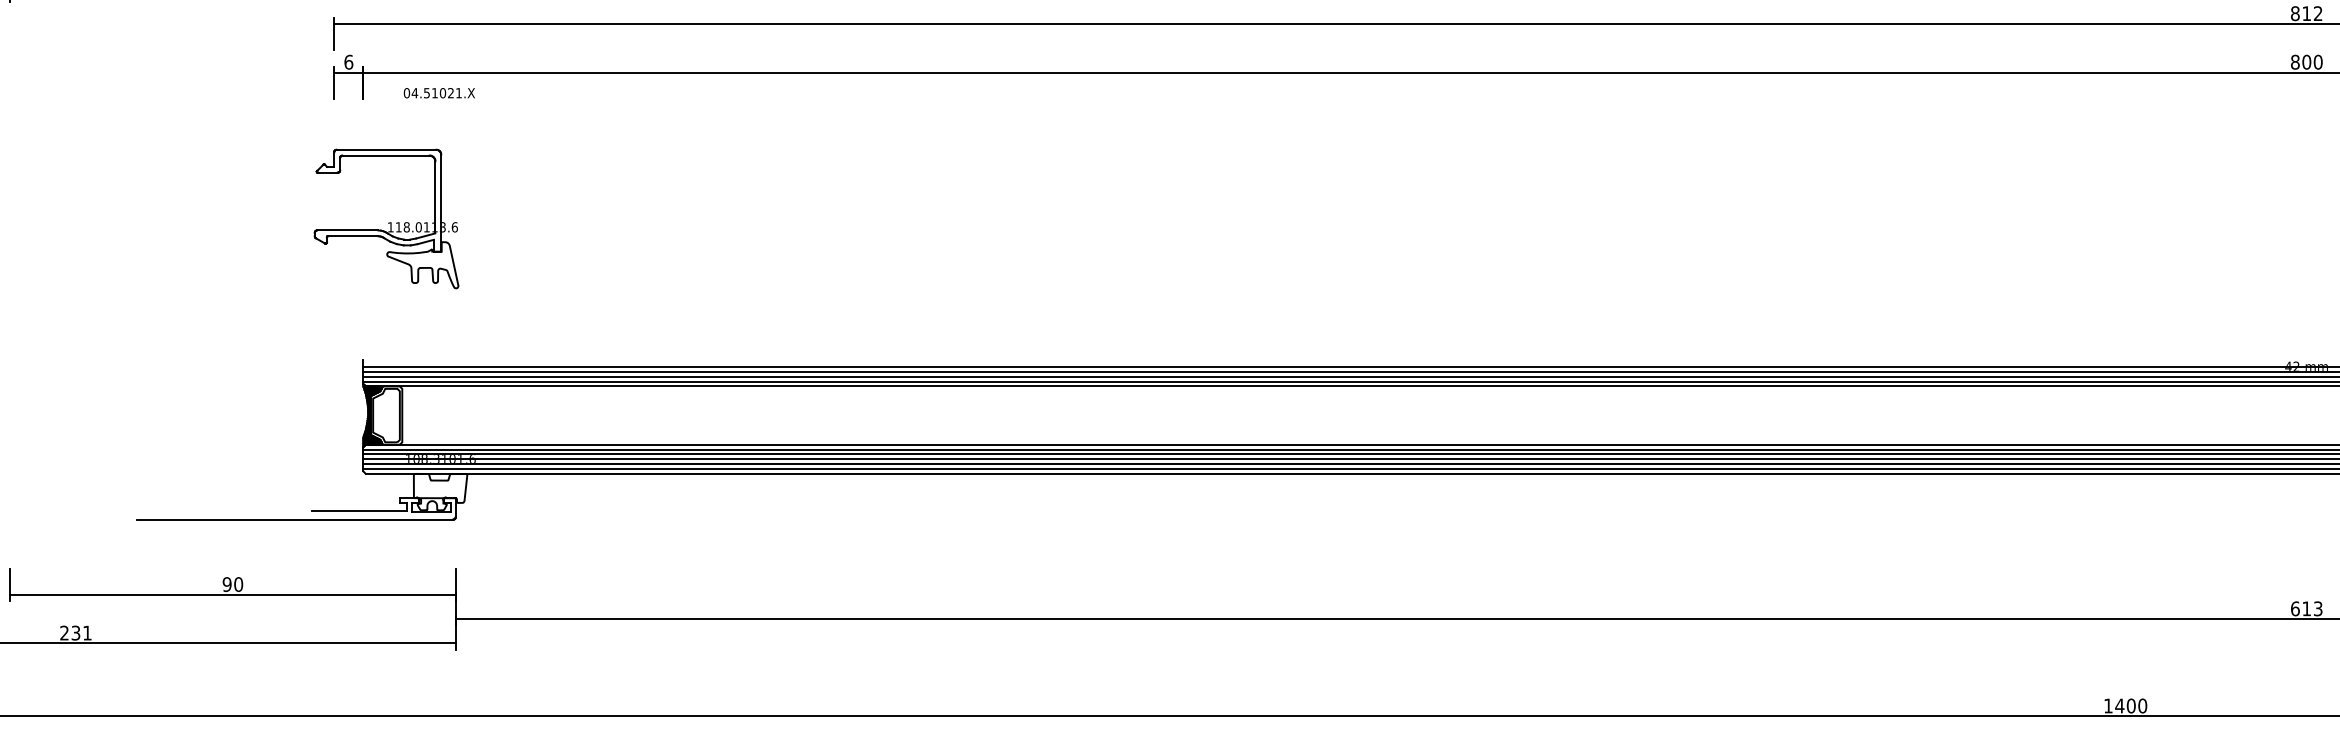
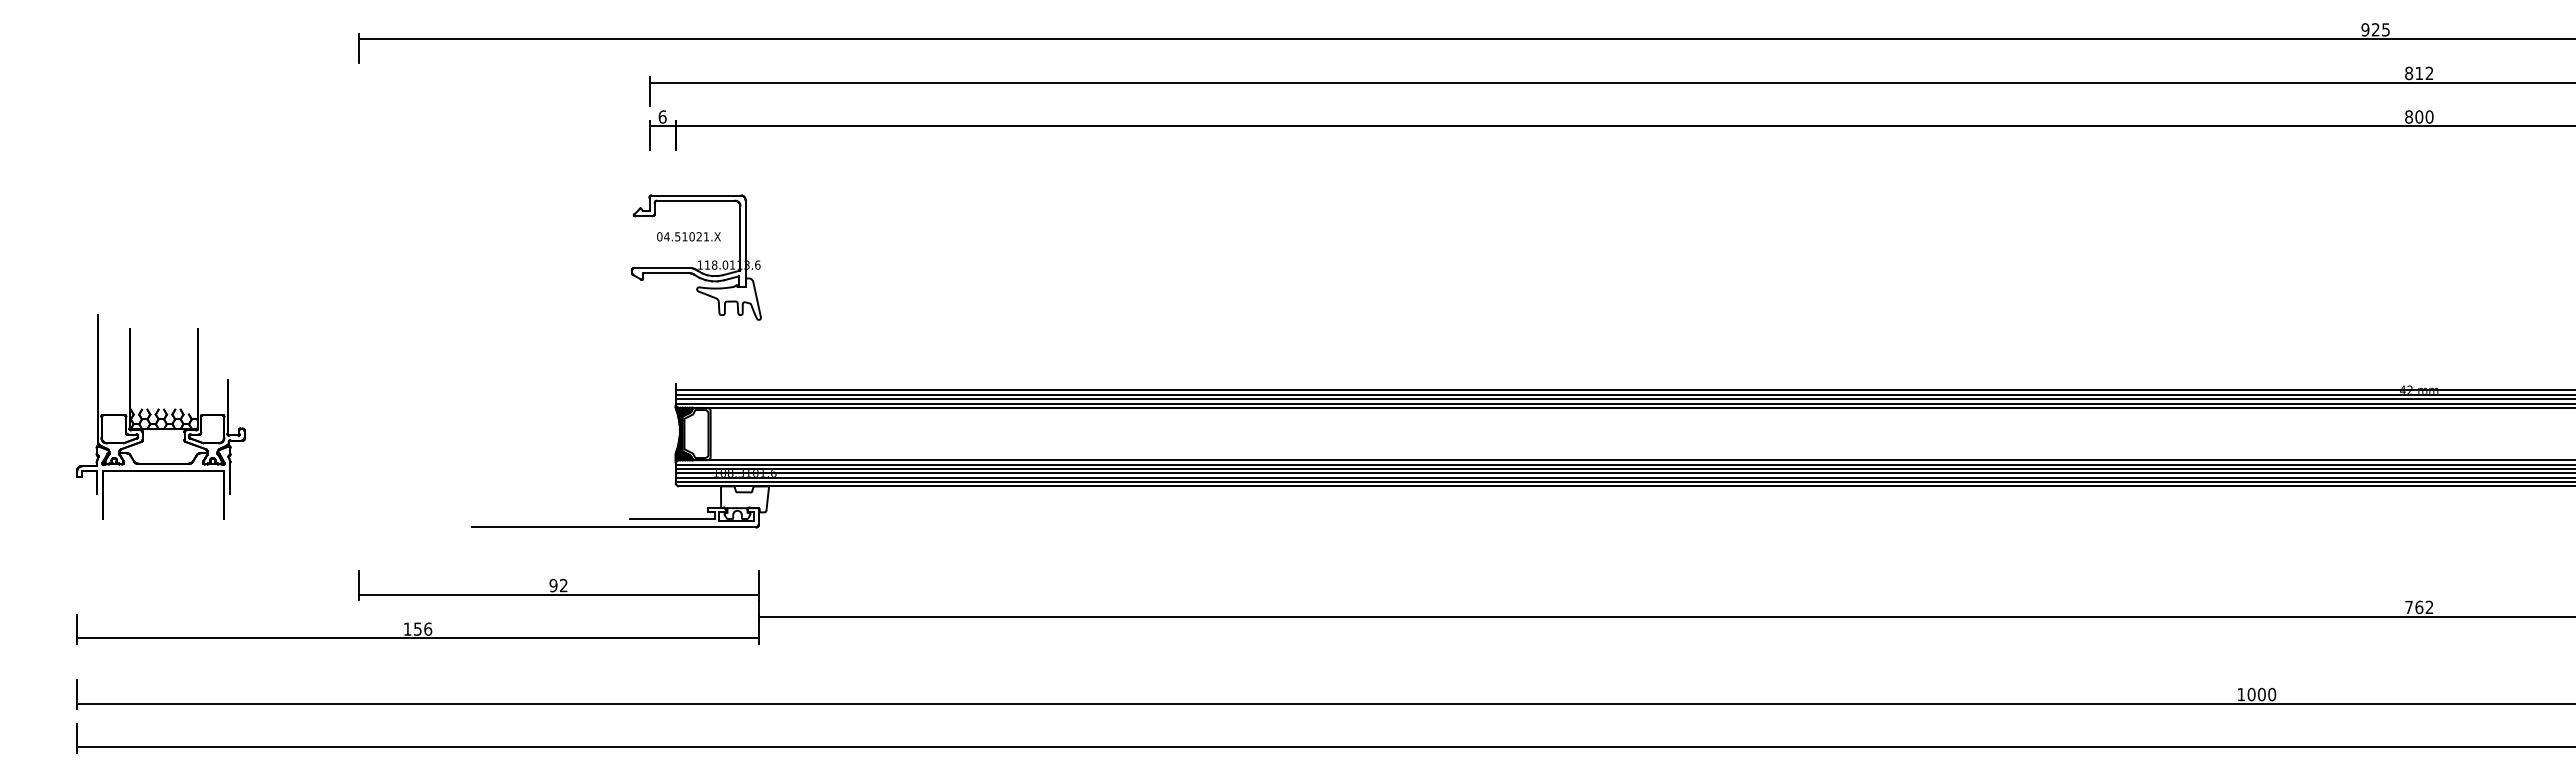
text: (438, 92) -> (688, 236), moved
text: (238, 584) -> (563, 585), 90 -> 92
text: (2306, 608) -> (2419, 607), 613 -> 762
text: (75, 632) -> (417, 628), 231 -> 156
text: (2119, 705) -> (2251, 694), 1400 -> 1000

